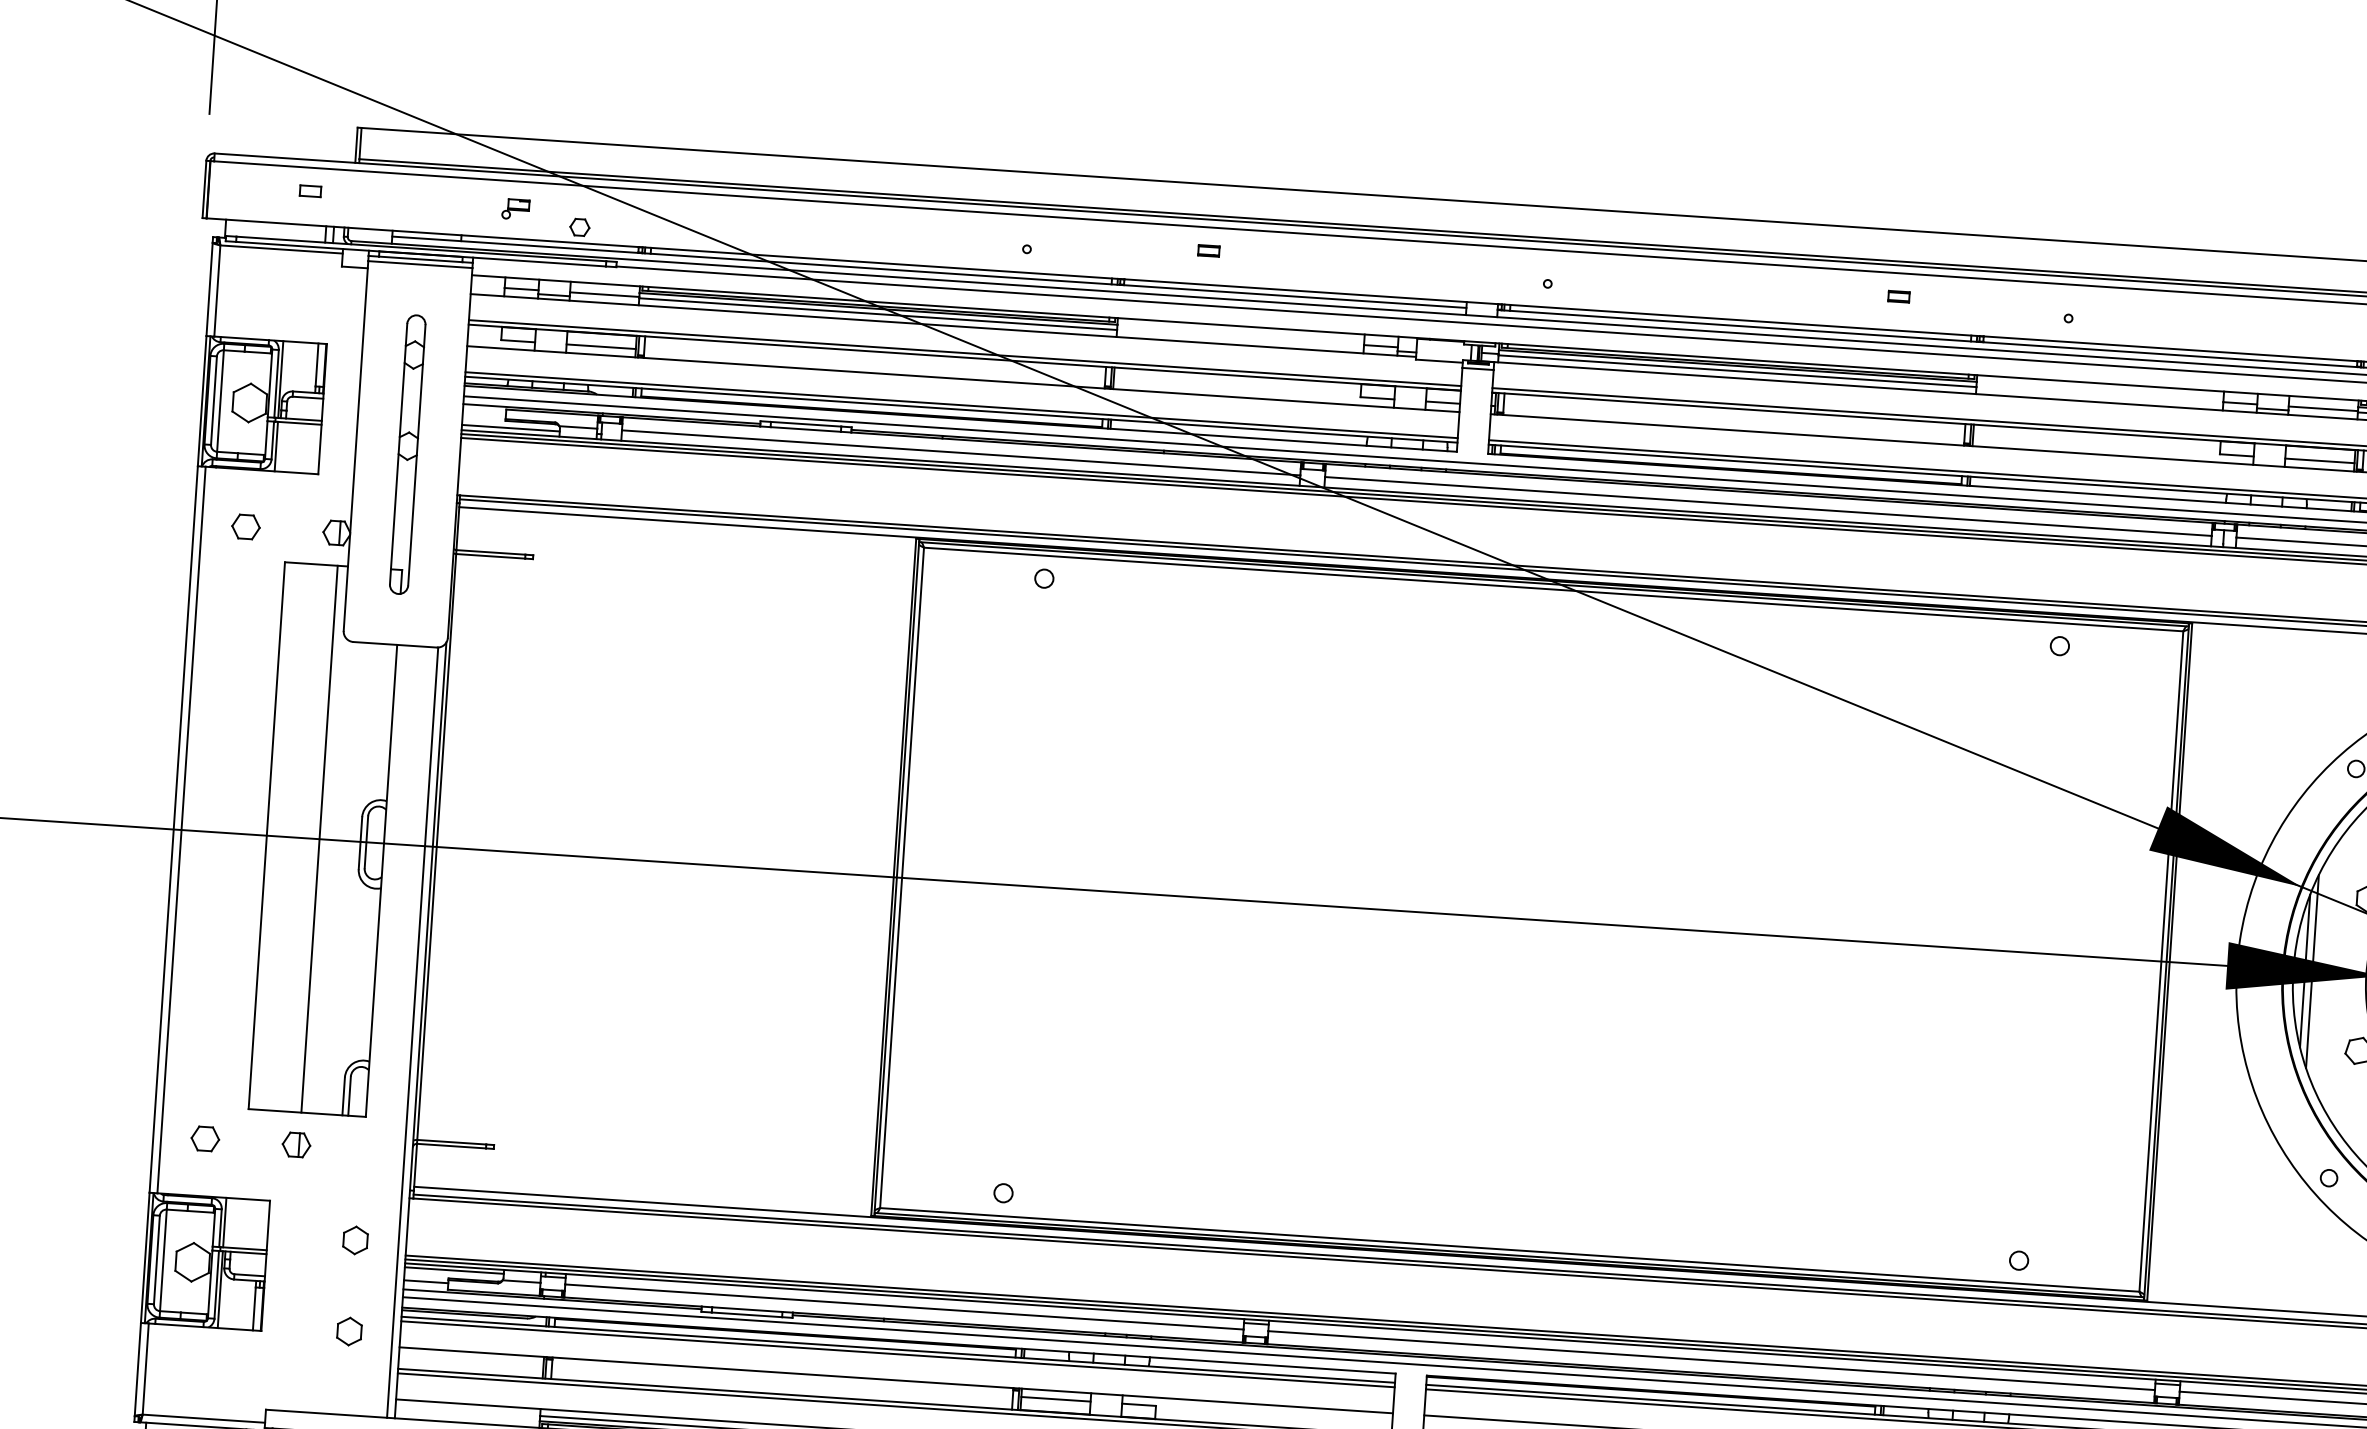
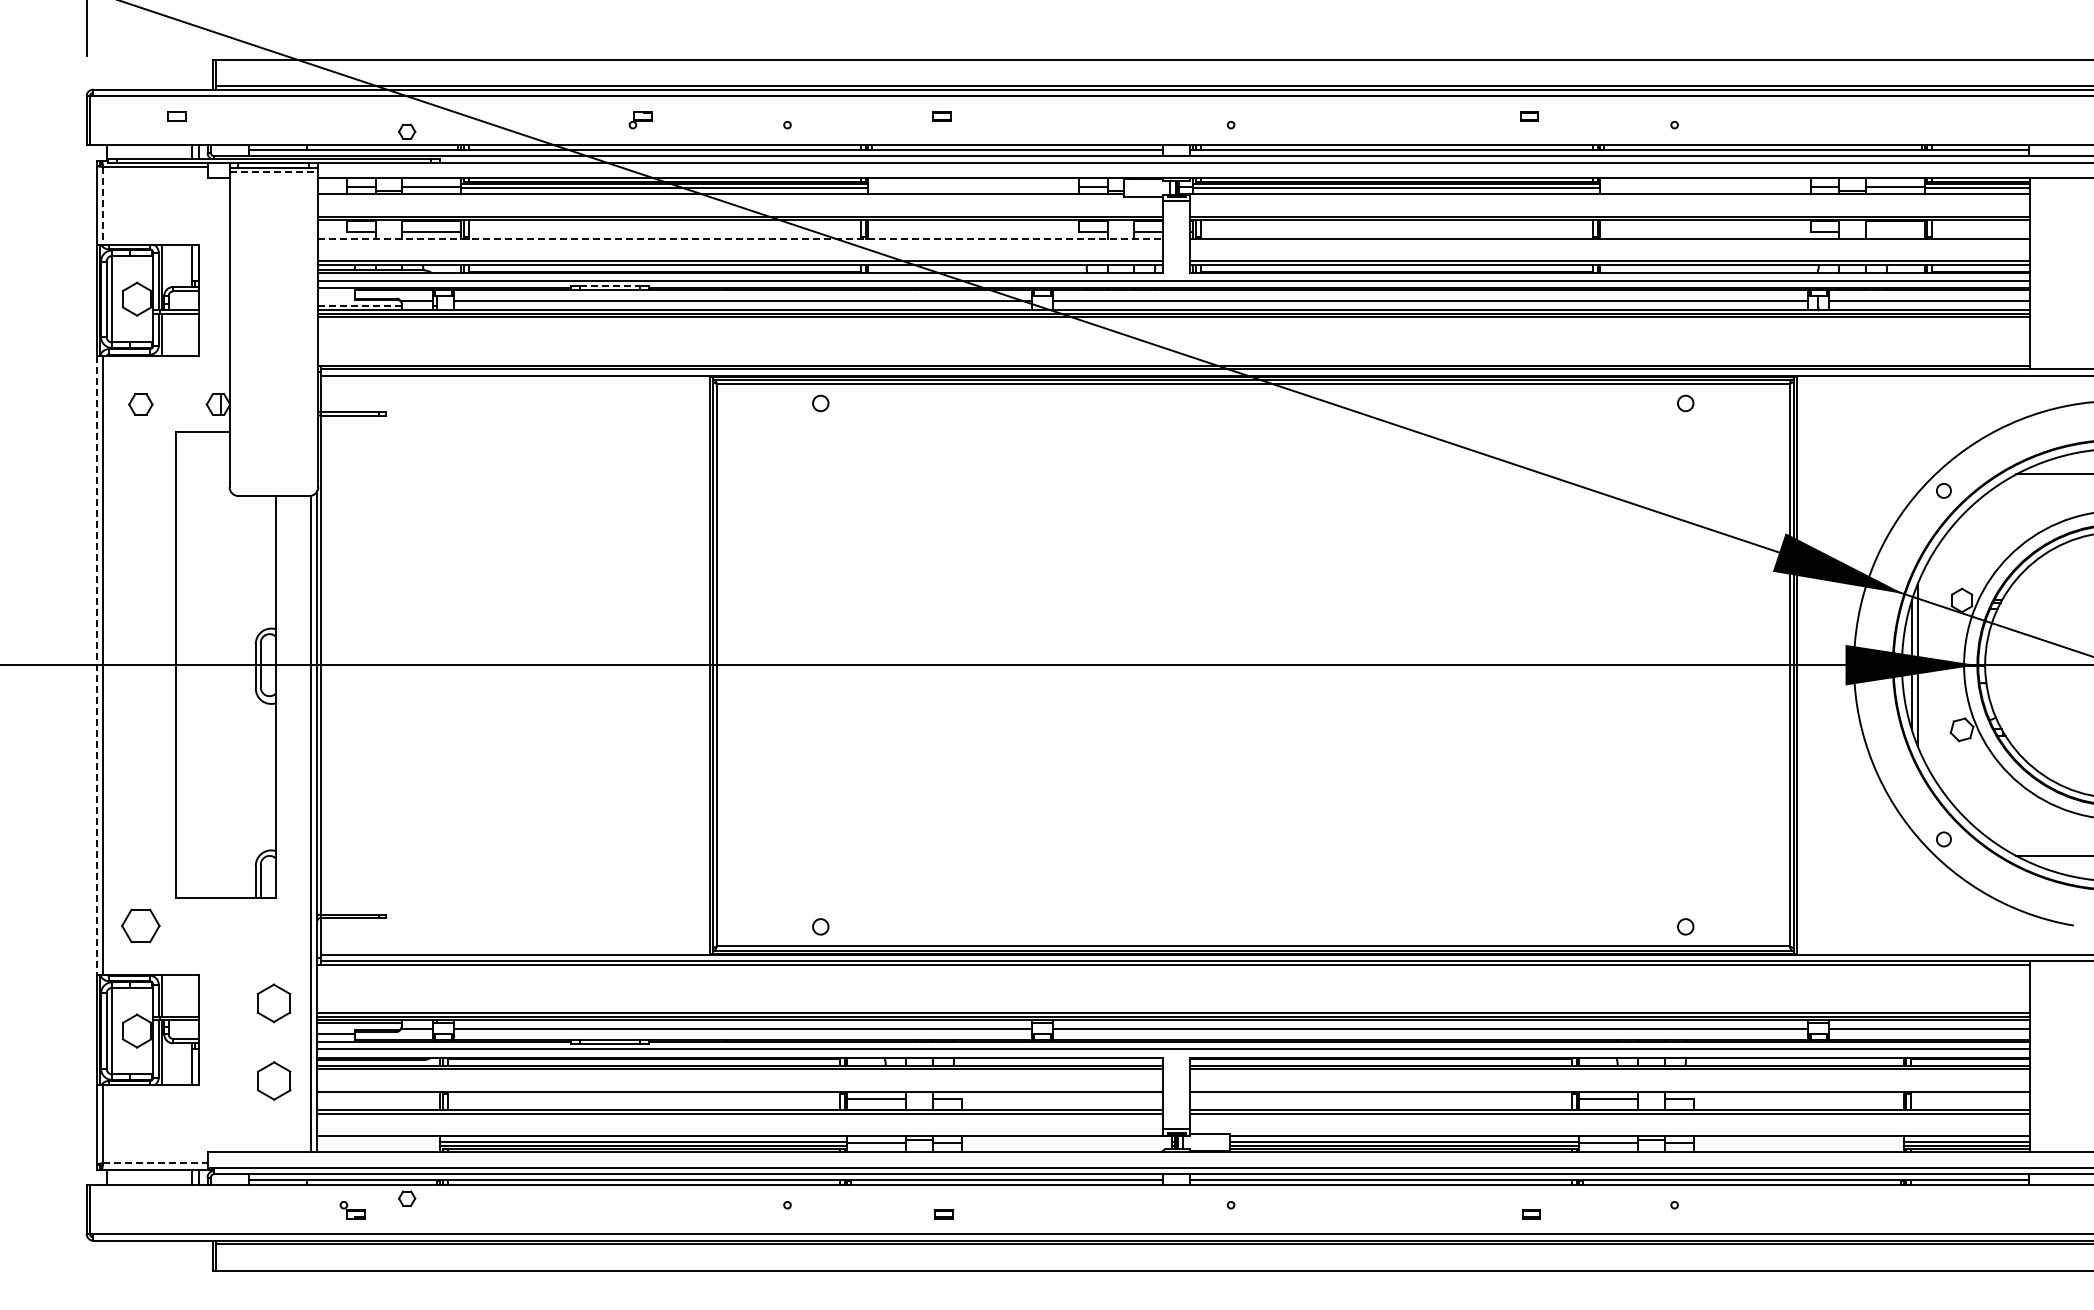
part: (515, 209) -> (640, 120), moved
line: (420, 264) -> (274, 172), solid -> dashed
line: (217, 291) -> (103, 206), solid -> dashed
line: (962, 378) -> (740, 238), solid -> dashed
line: (806, 423) -> (610, 285), solid -> dashed
line: (510, 427) -> (359, 305), solid -> dashed
part: (407, 453) -> (273, 333), removed
line: (2319, 460) -> (1895, 231), removed
line: (173, 829) -> (96, 665), solid -> dashed
line: (319, 839) -> (220, 665), removed
part: (204, 1138) -> (140, 925), size x1.6
part: (296, 1144) -> (218, 925), removed
part: (354, 1240) -> (273, 1003), size x1.6
part: (348, 1330) -> (273, 1080), size x1.6
line: (203, 1419) -> (155, 1163), solid -> dashed

